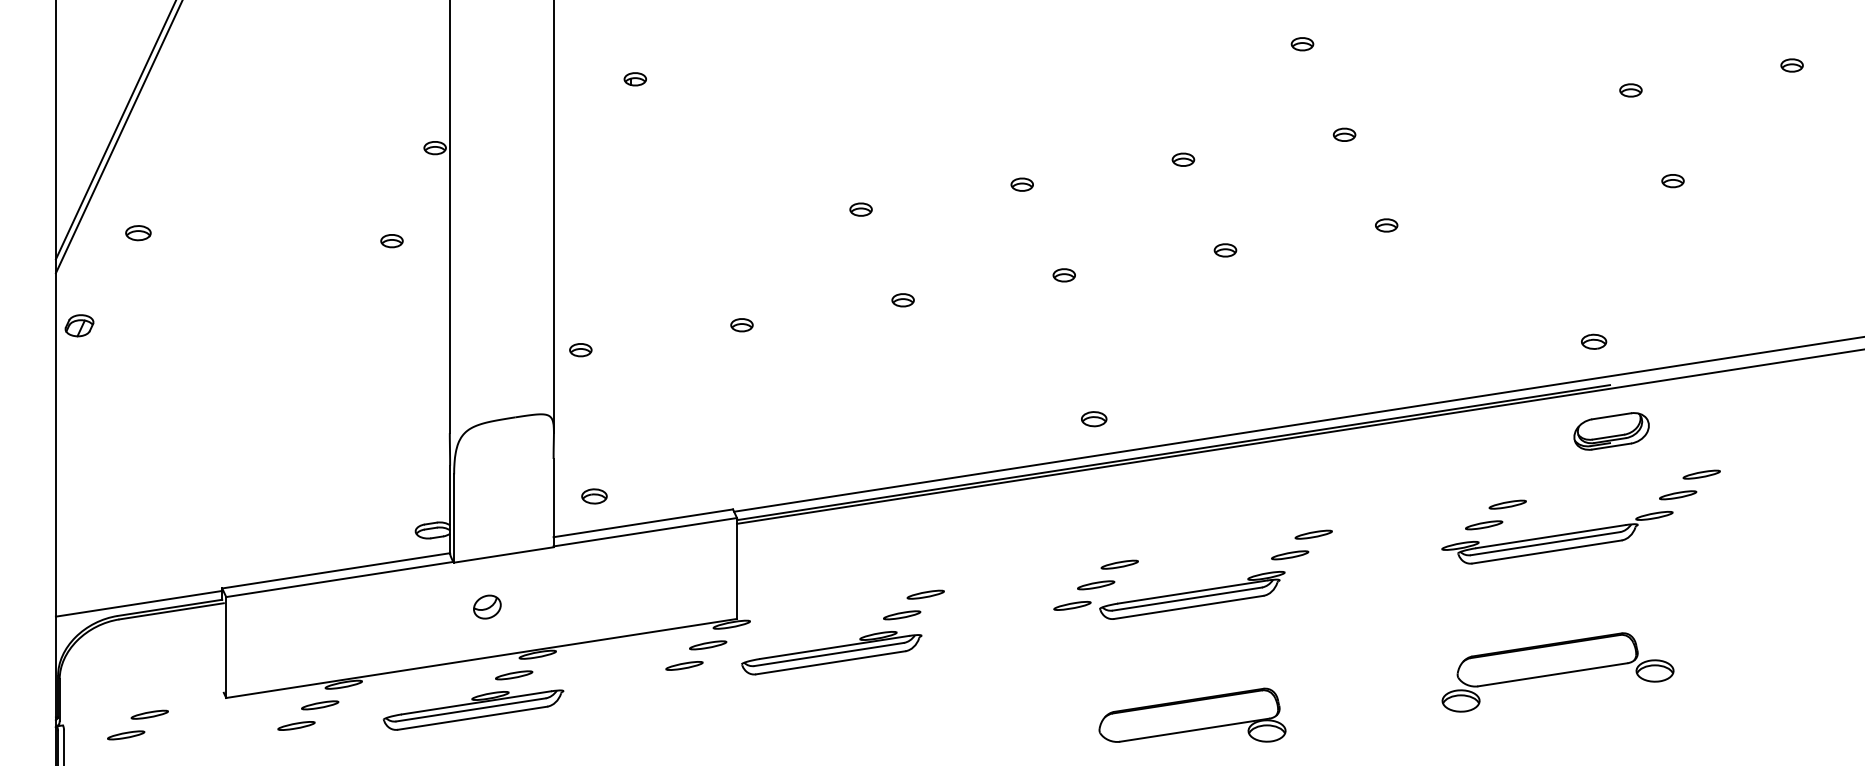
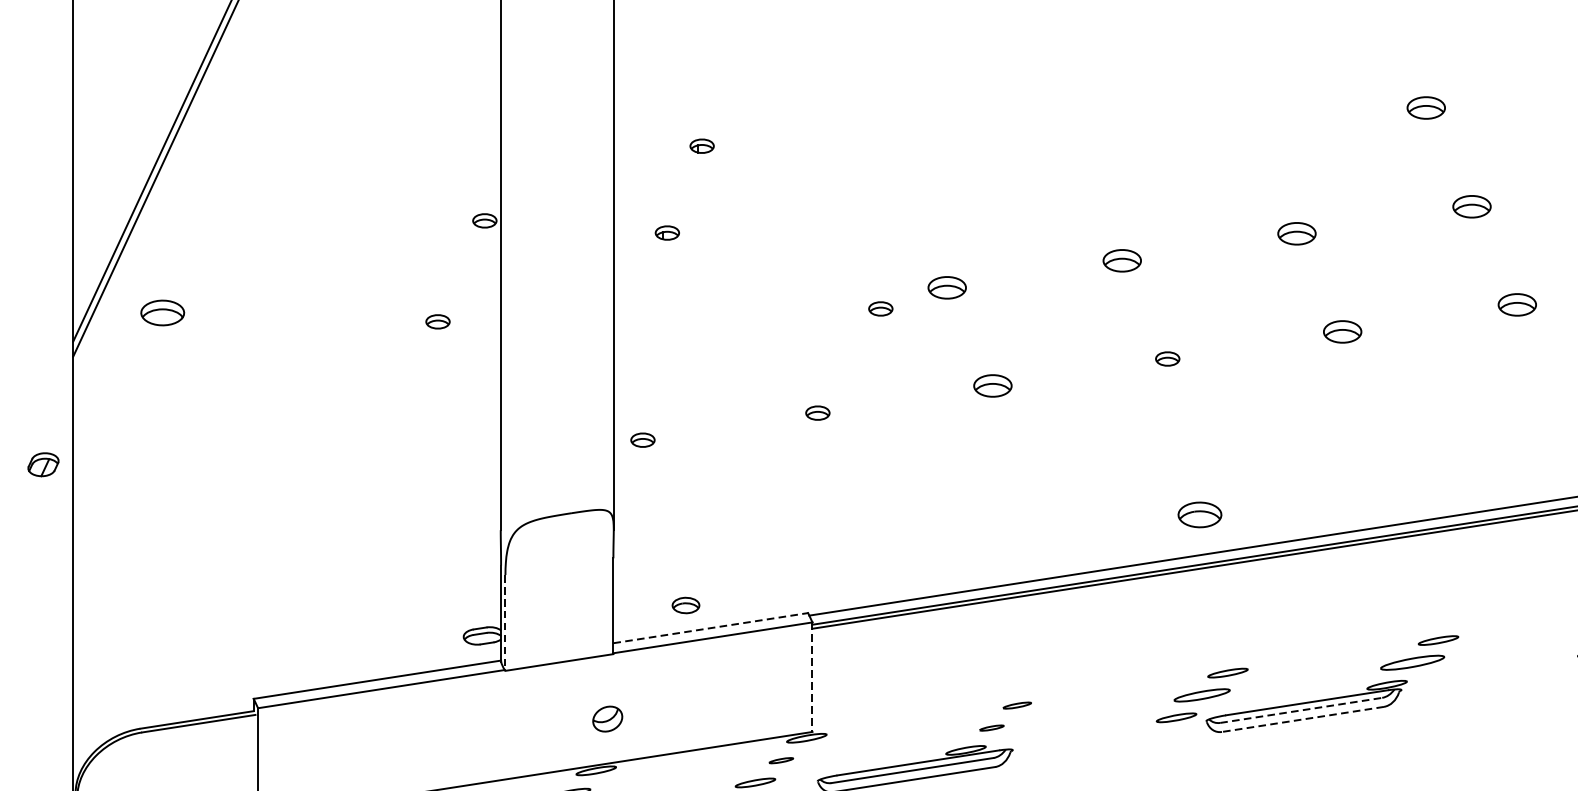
part: (1302, 44) -> (1426, 108), size x1.6
part: (1344, 134) -> (1471, 206), size x1.6
part: (602, 159) -> (666, 233), added
part: (1183, 159) -> (1297, 233), size x1.6
part: (1021, 184) -> (1121, 260), size x1.6
part: (860, 209) -> (946, 287), size x1.6
part: (1386, 225) -> (1517, 304), size x1.6
part: (799, 229) -> (880, 309), added
part: (138, 233) -> (162, 313), size x1.6
part: (1225, 250) -> (1342, 332), size x1.6
part: (902, 300) -> (992, 386), size x1.6
part: (79, 325) -> (43, 464), moved
part: (1094, 419) -> (1200, 515), size x1.6
part: (594, 496) -> (686, 605), moved
line: (454, 519) -> (505, 624), solid -> dashed
line: (643, 523) -> (710, 628), solid -> dashed
part: (1290, 555) -> (1413, 663), size x1.6
line: (737, 568) -> (813, 677), solid -> dashed
part: (1096, 585) -> (1202, 695), size x1.4
part: (925, 594) -> (1017, 705), size x0.7
line: (1187, 599) -> (1301, 710), solid -> dashed
line: (138, 603) -> (162, 715), removed
part: (487, 606) -> (607, 718), moved
line: (1188, 607) -> (1302, 719), solid -> dashed
part: (902, 615) -> (992, 728), size x0.6
part: (708, 645) -> (781, 760), size x0.6

